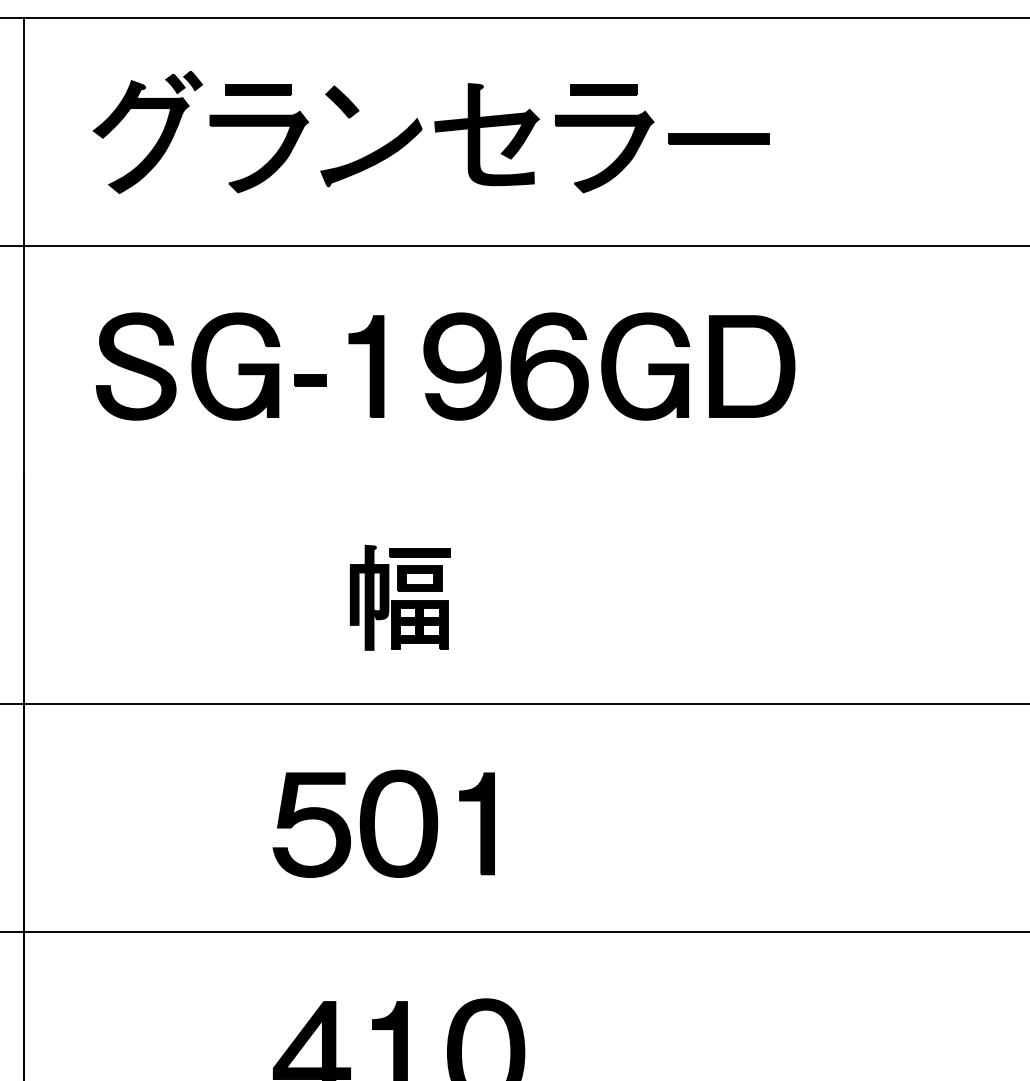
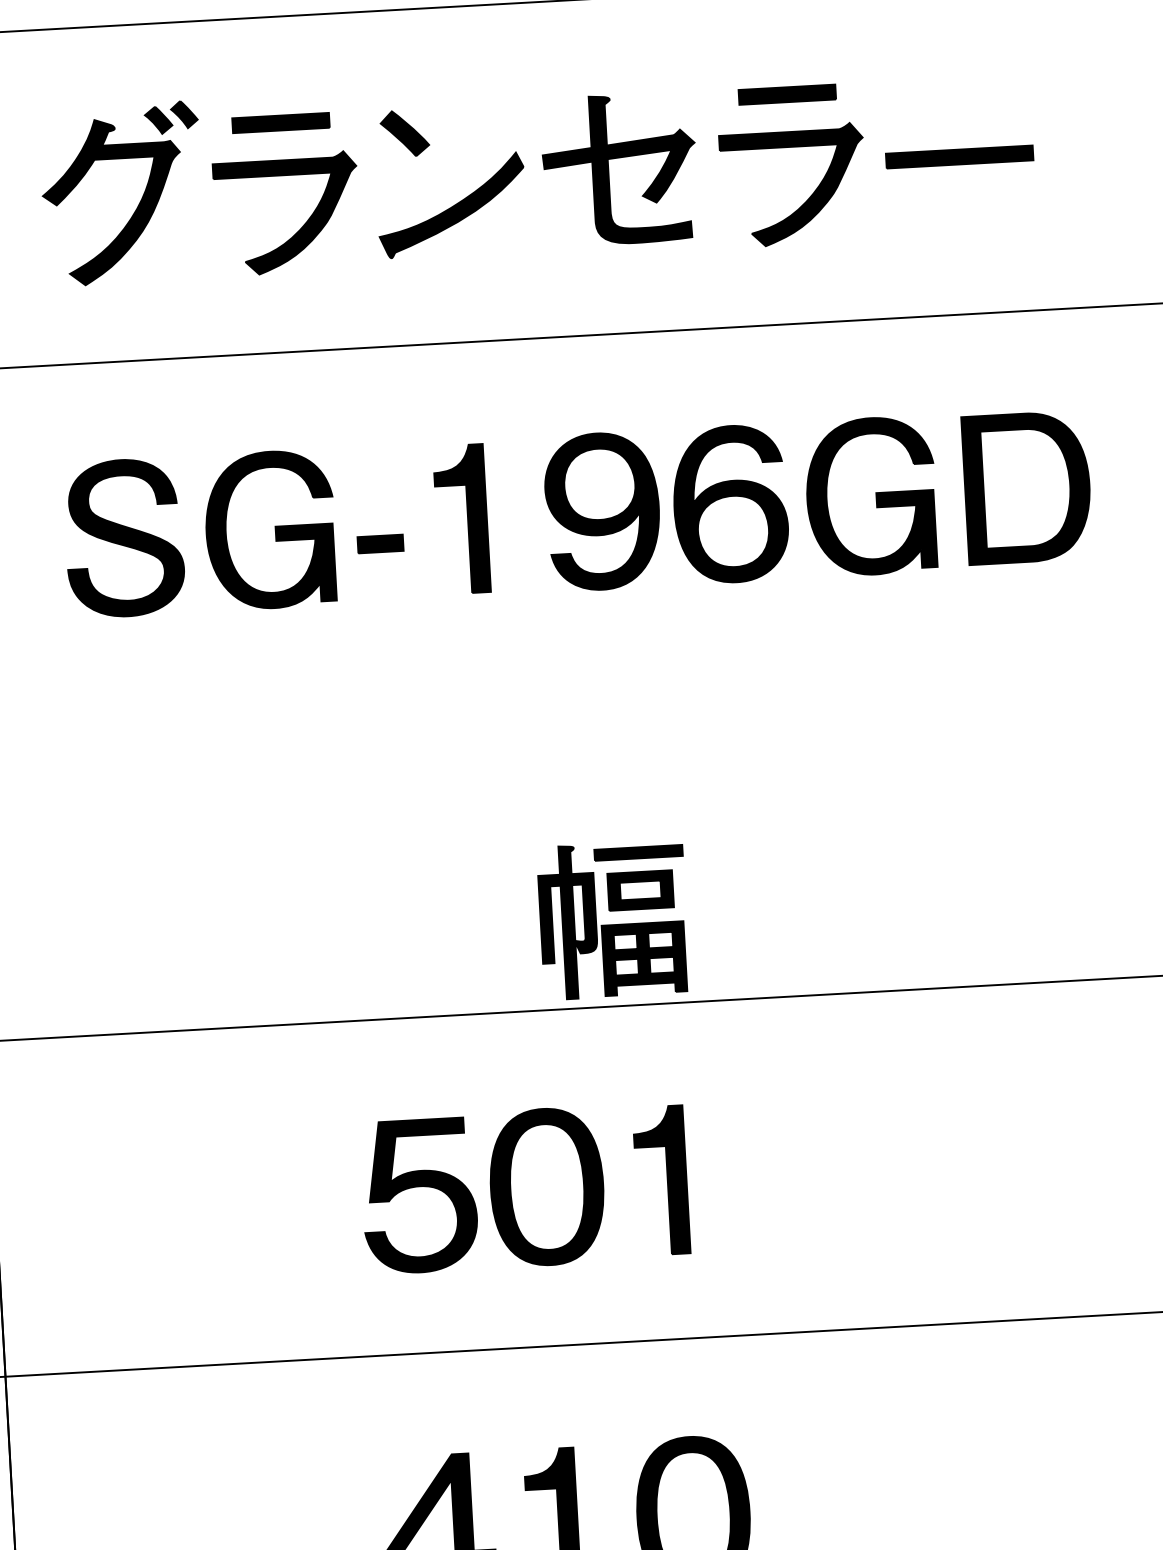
part: (399, 597) -> (612, 919), moved

